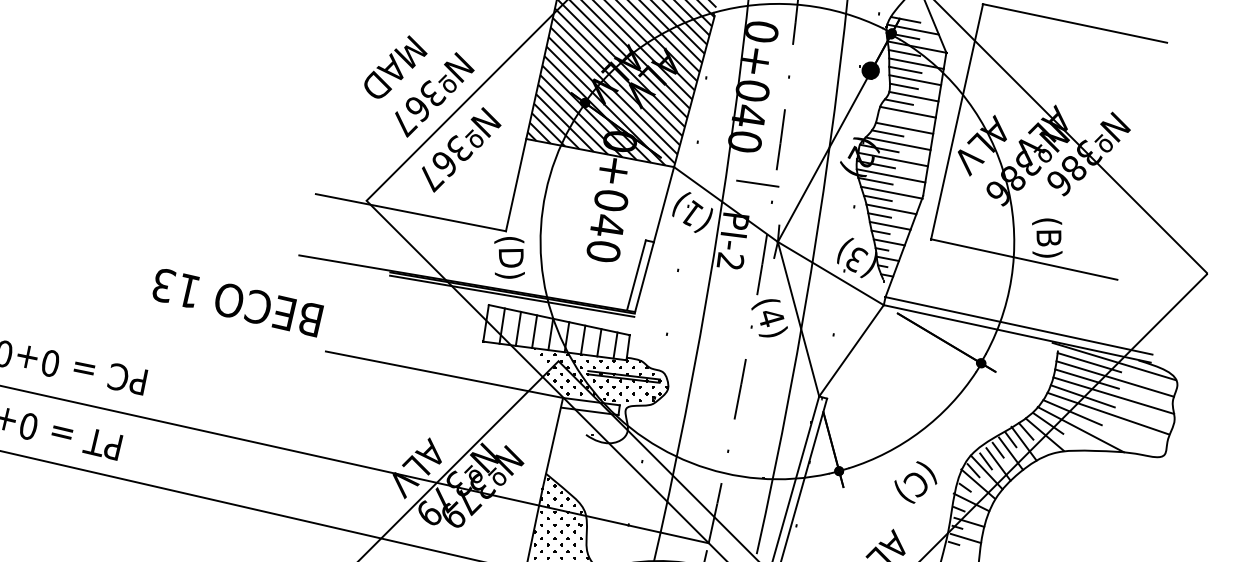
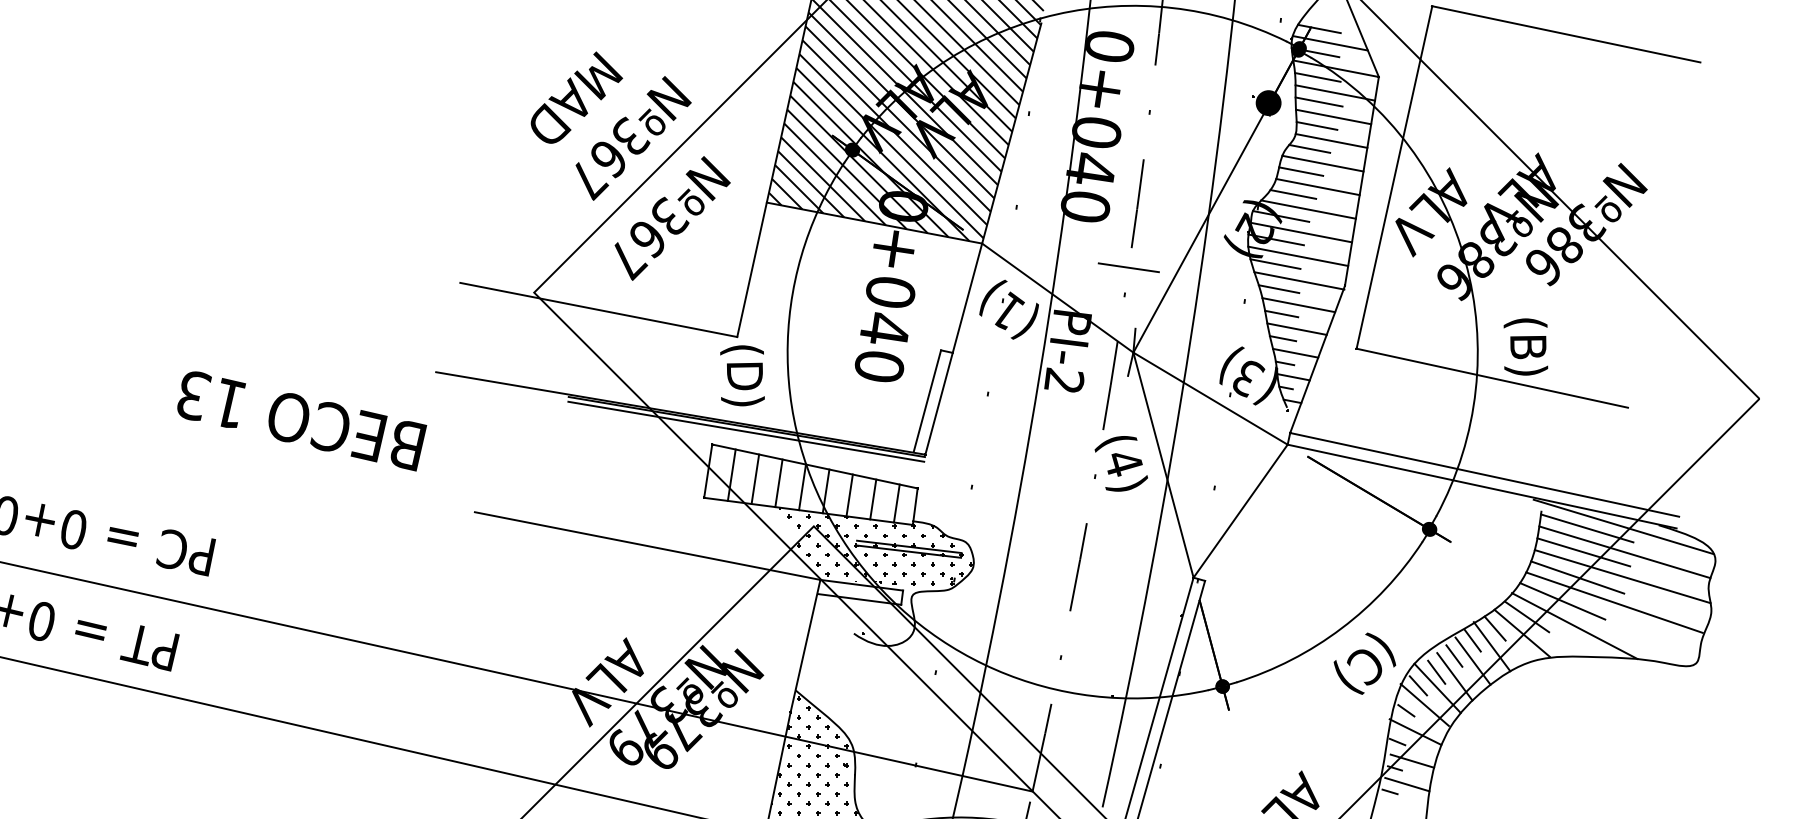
line: (892, 117) -> (1300, 171), added
line: (757, 183) -> (1128, 267), moved
text: (237, 303) -> (300, 421), moved
text: (915, 482) -> (1364, 663), moved

